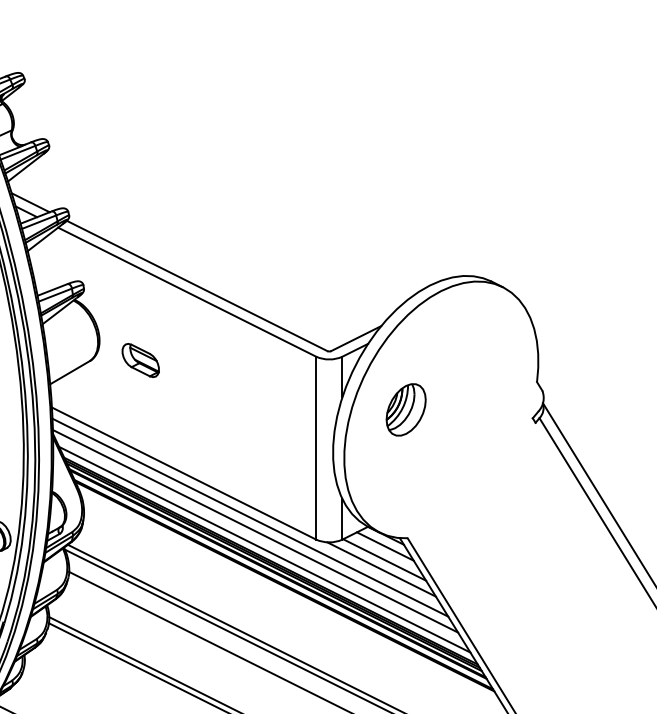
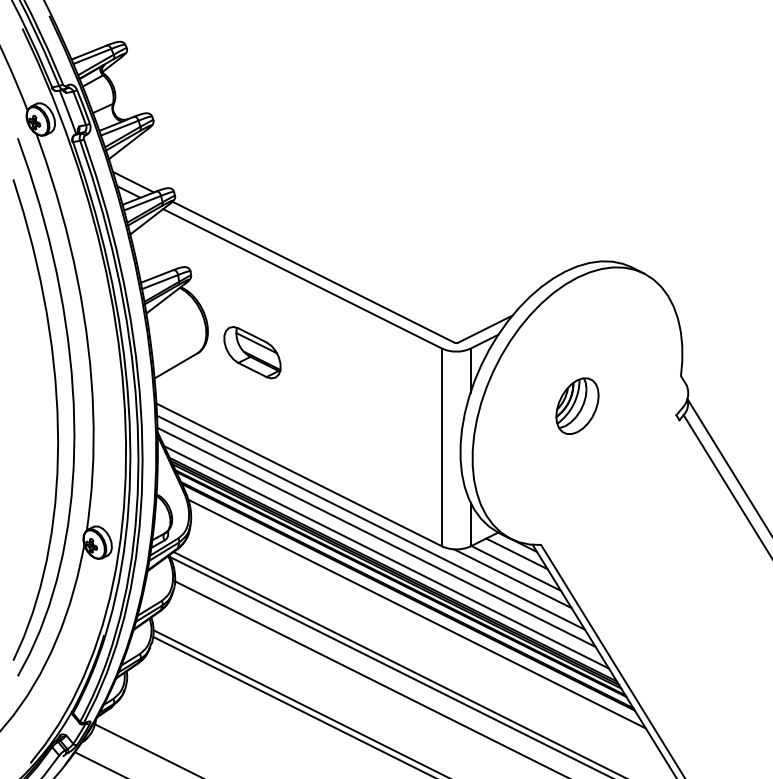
part: (140, 360) -> (252, 352), size x1.43
part: (406, 409) -> (577, 405), moved
line: (292, 601) -> (416, 613), added

